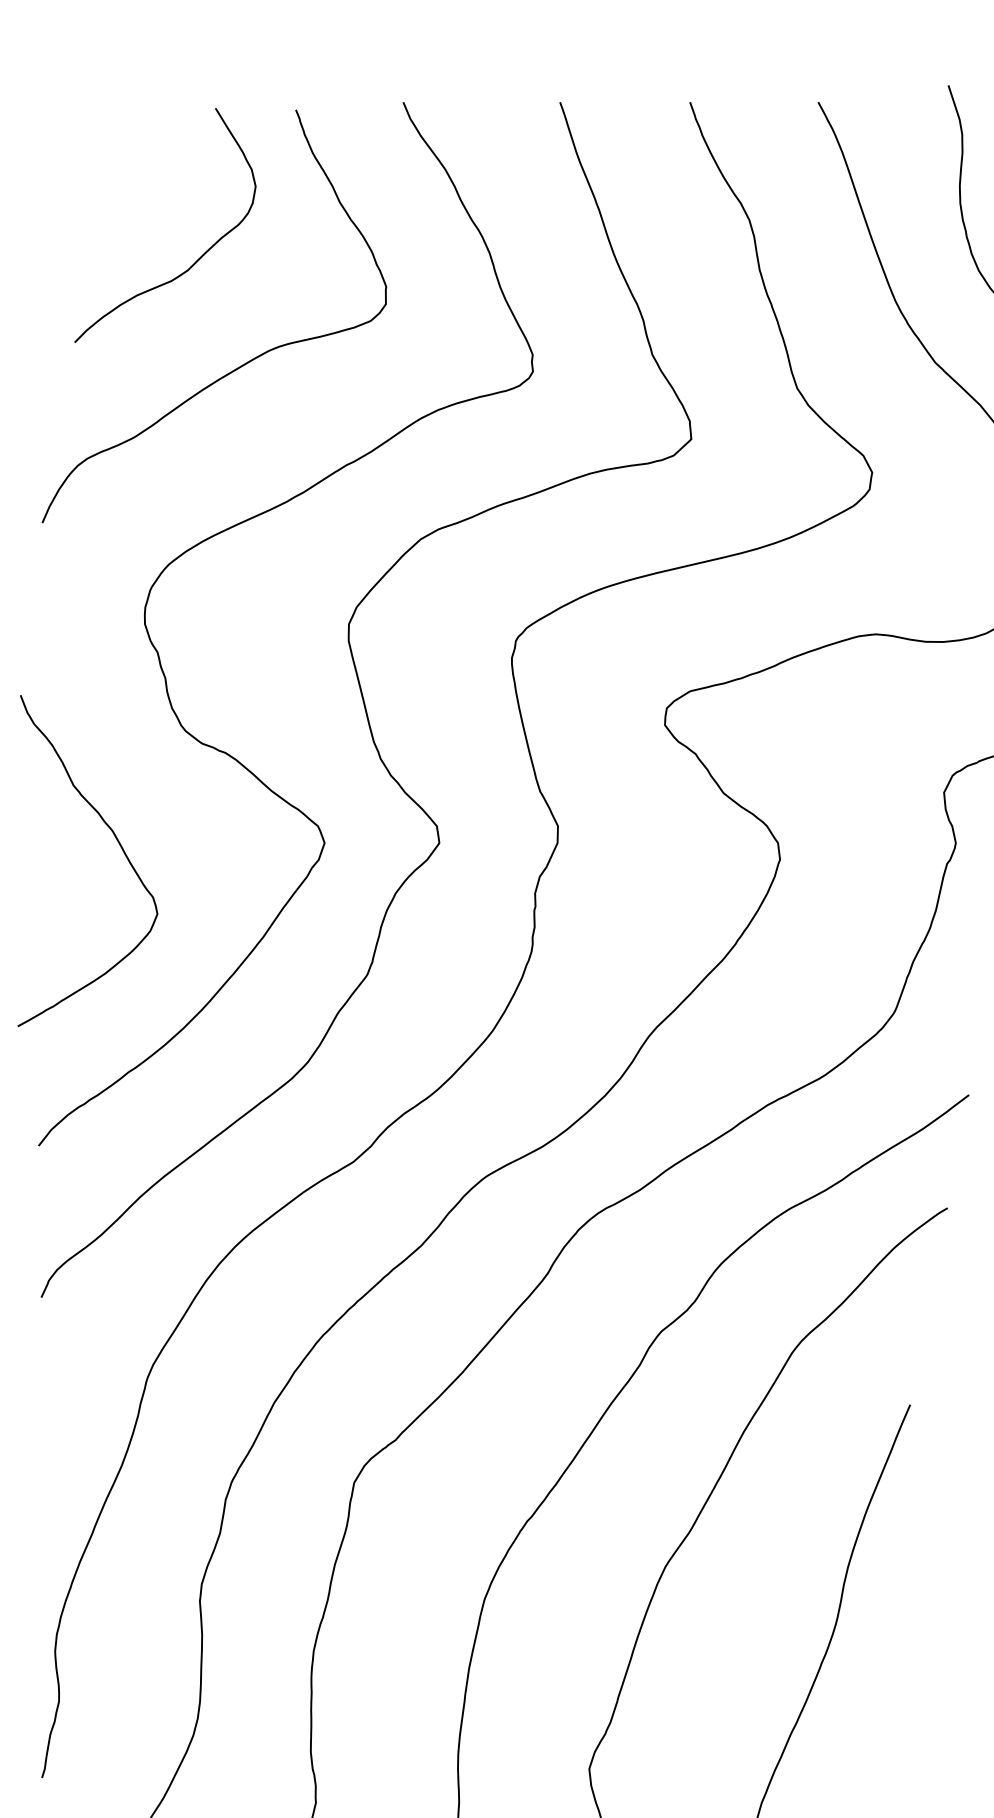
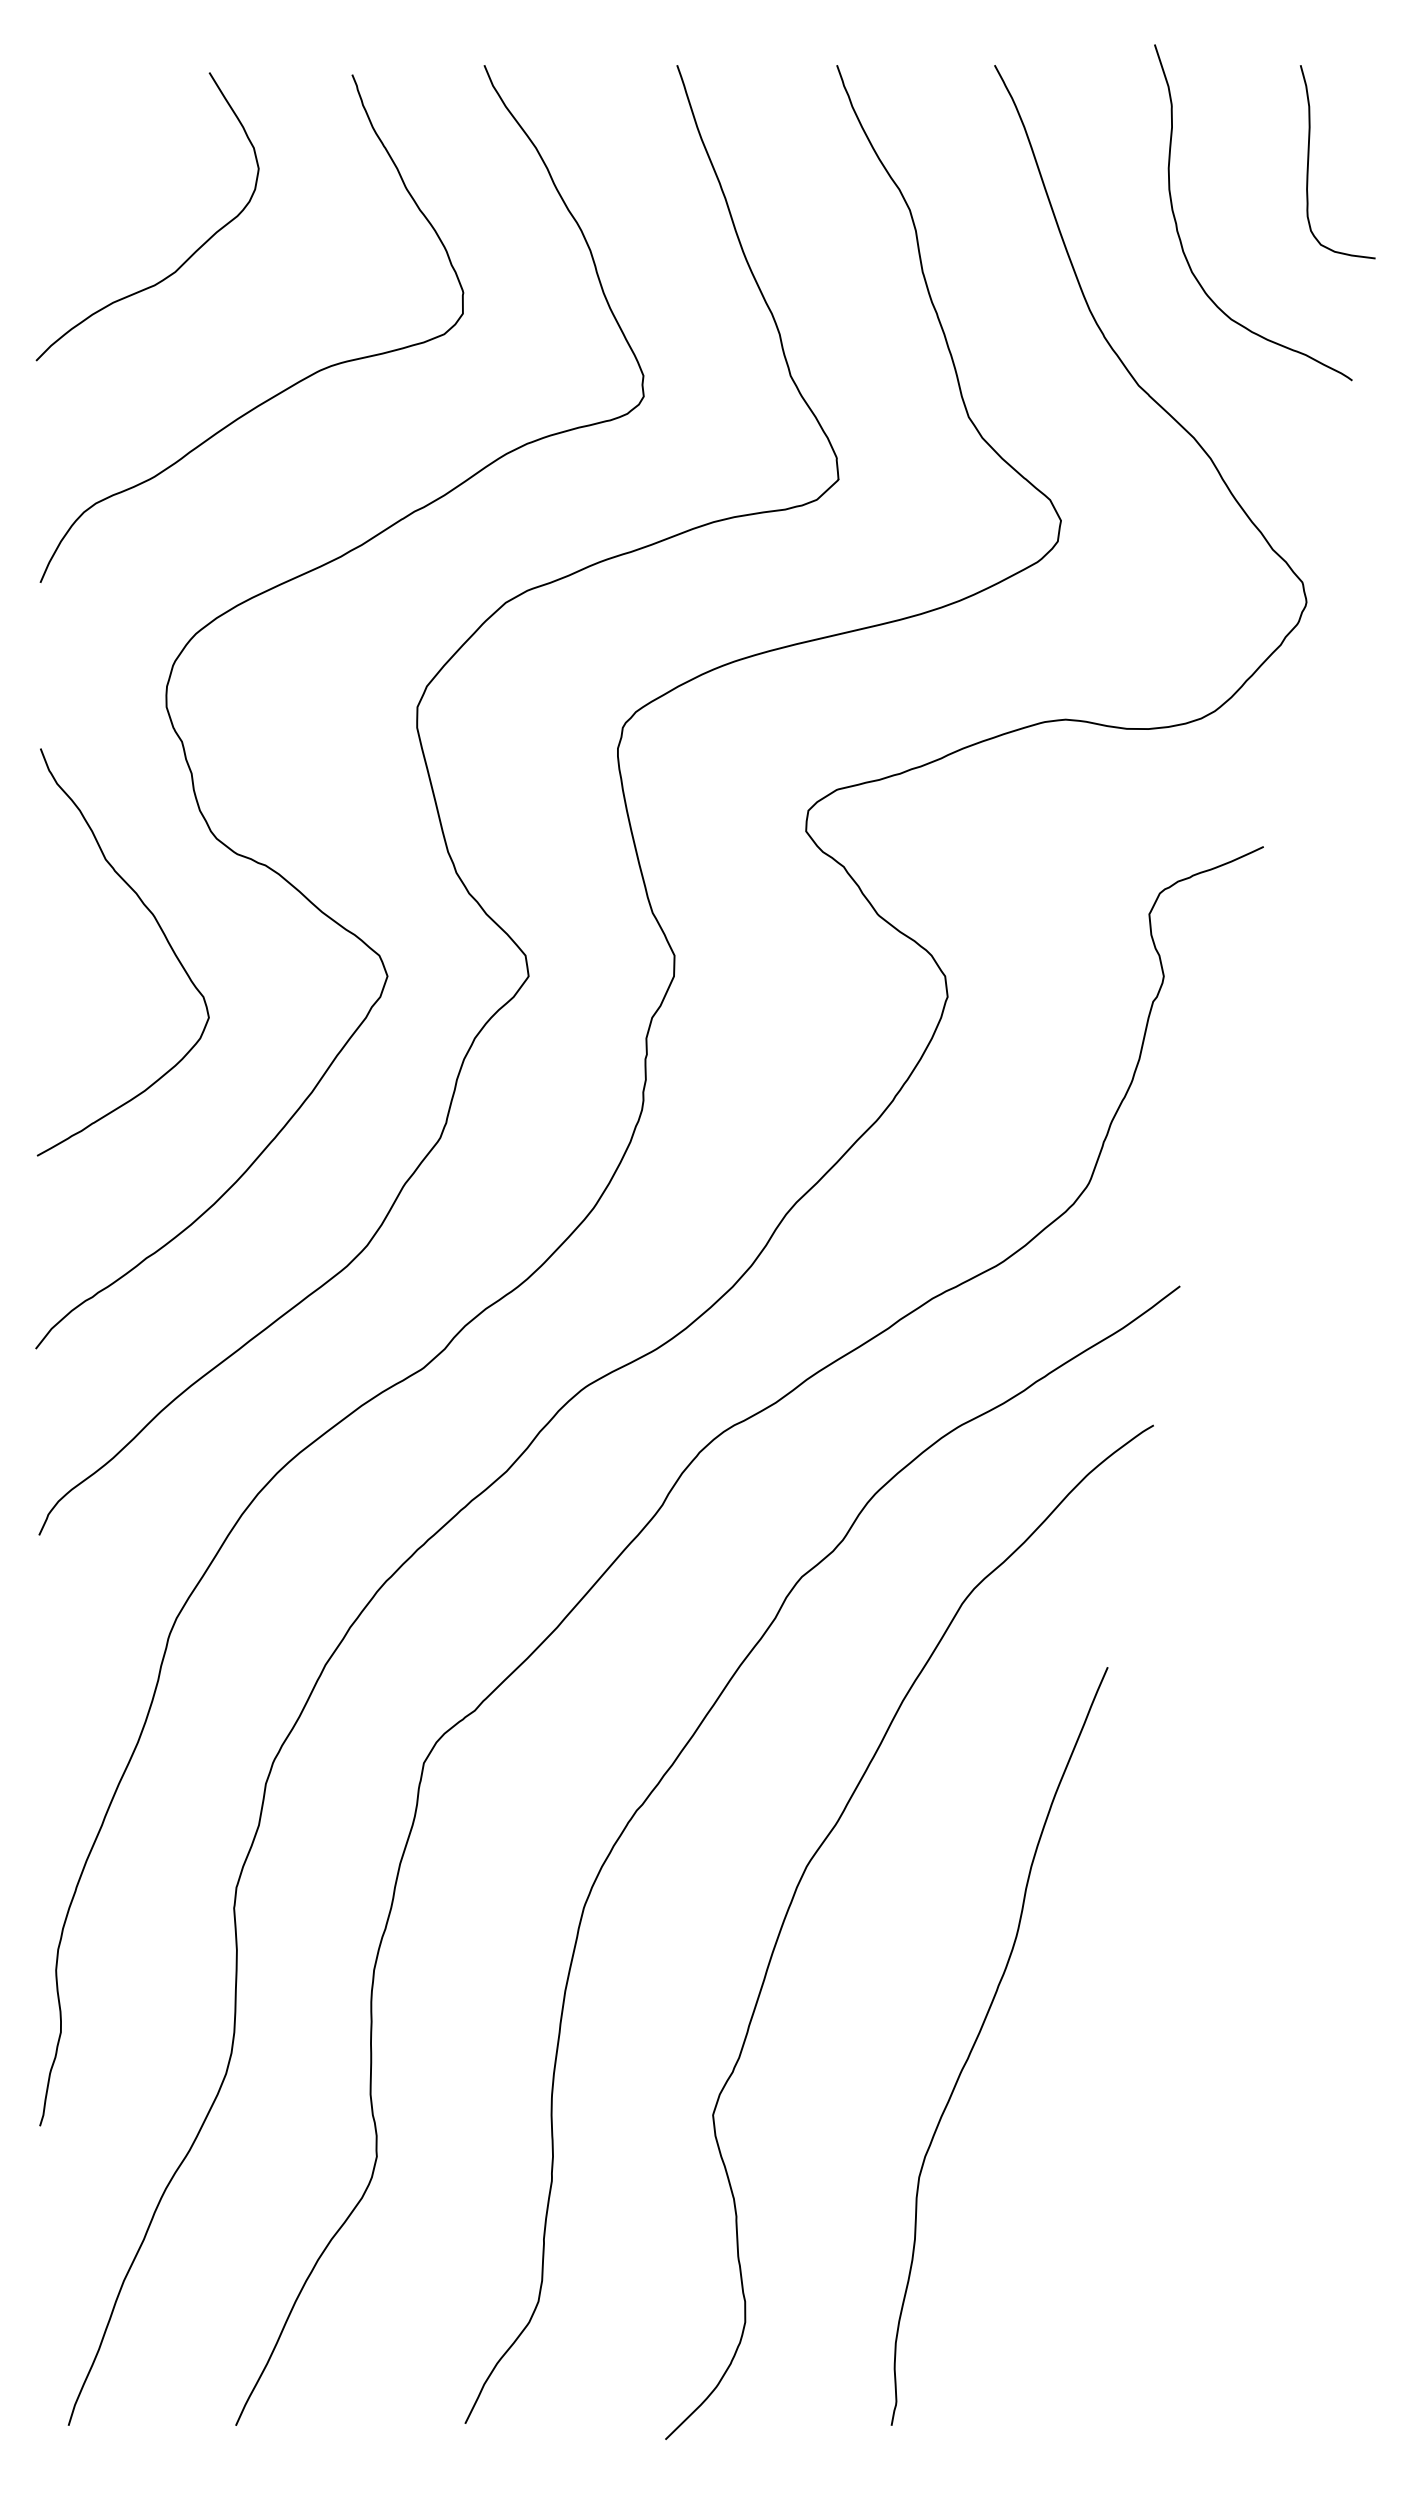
curve: (198, 258) -> (188, 257), moved
curve: (119, 845) -> (162, 933), moved

